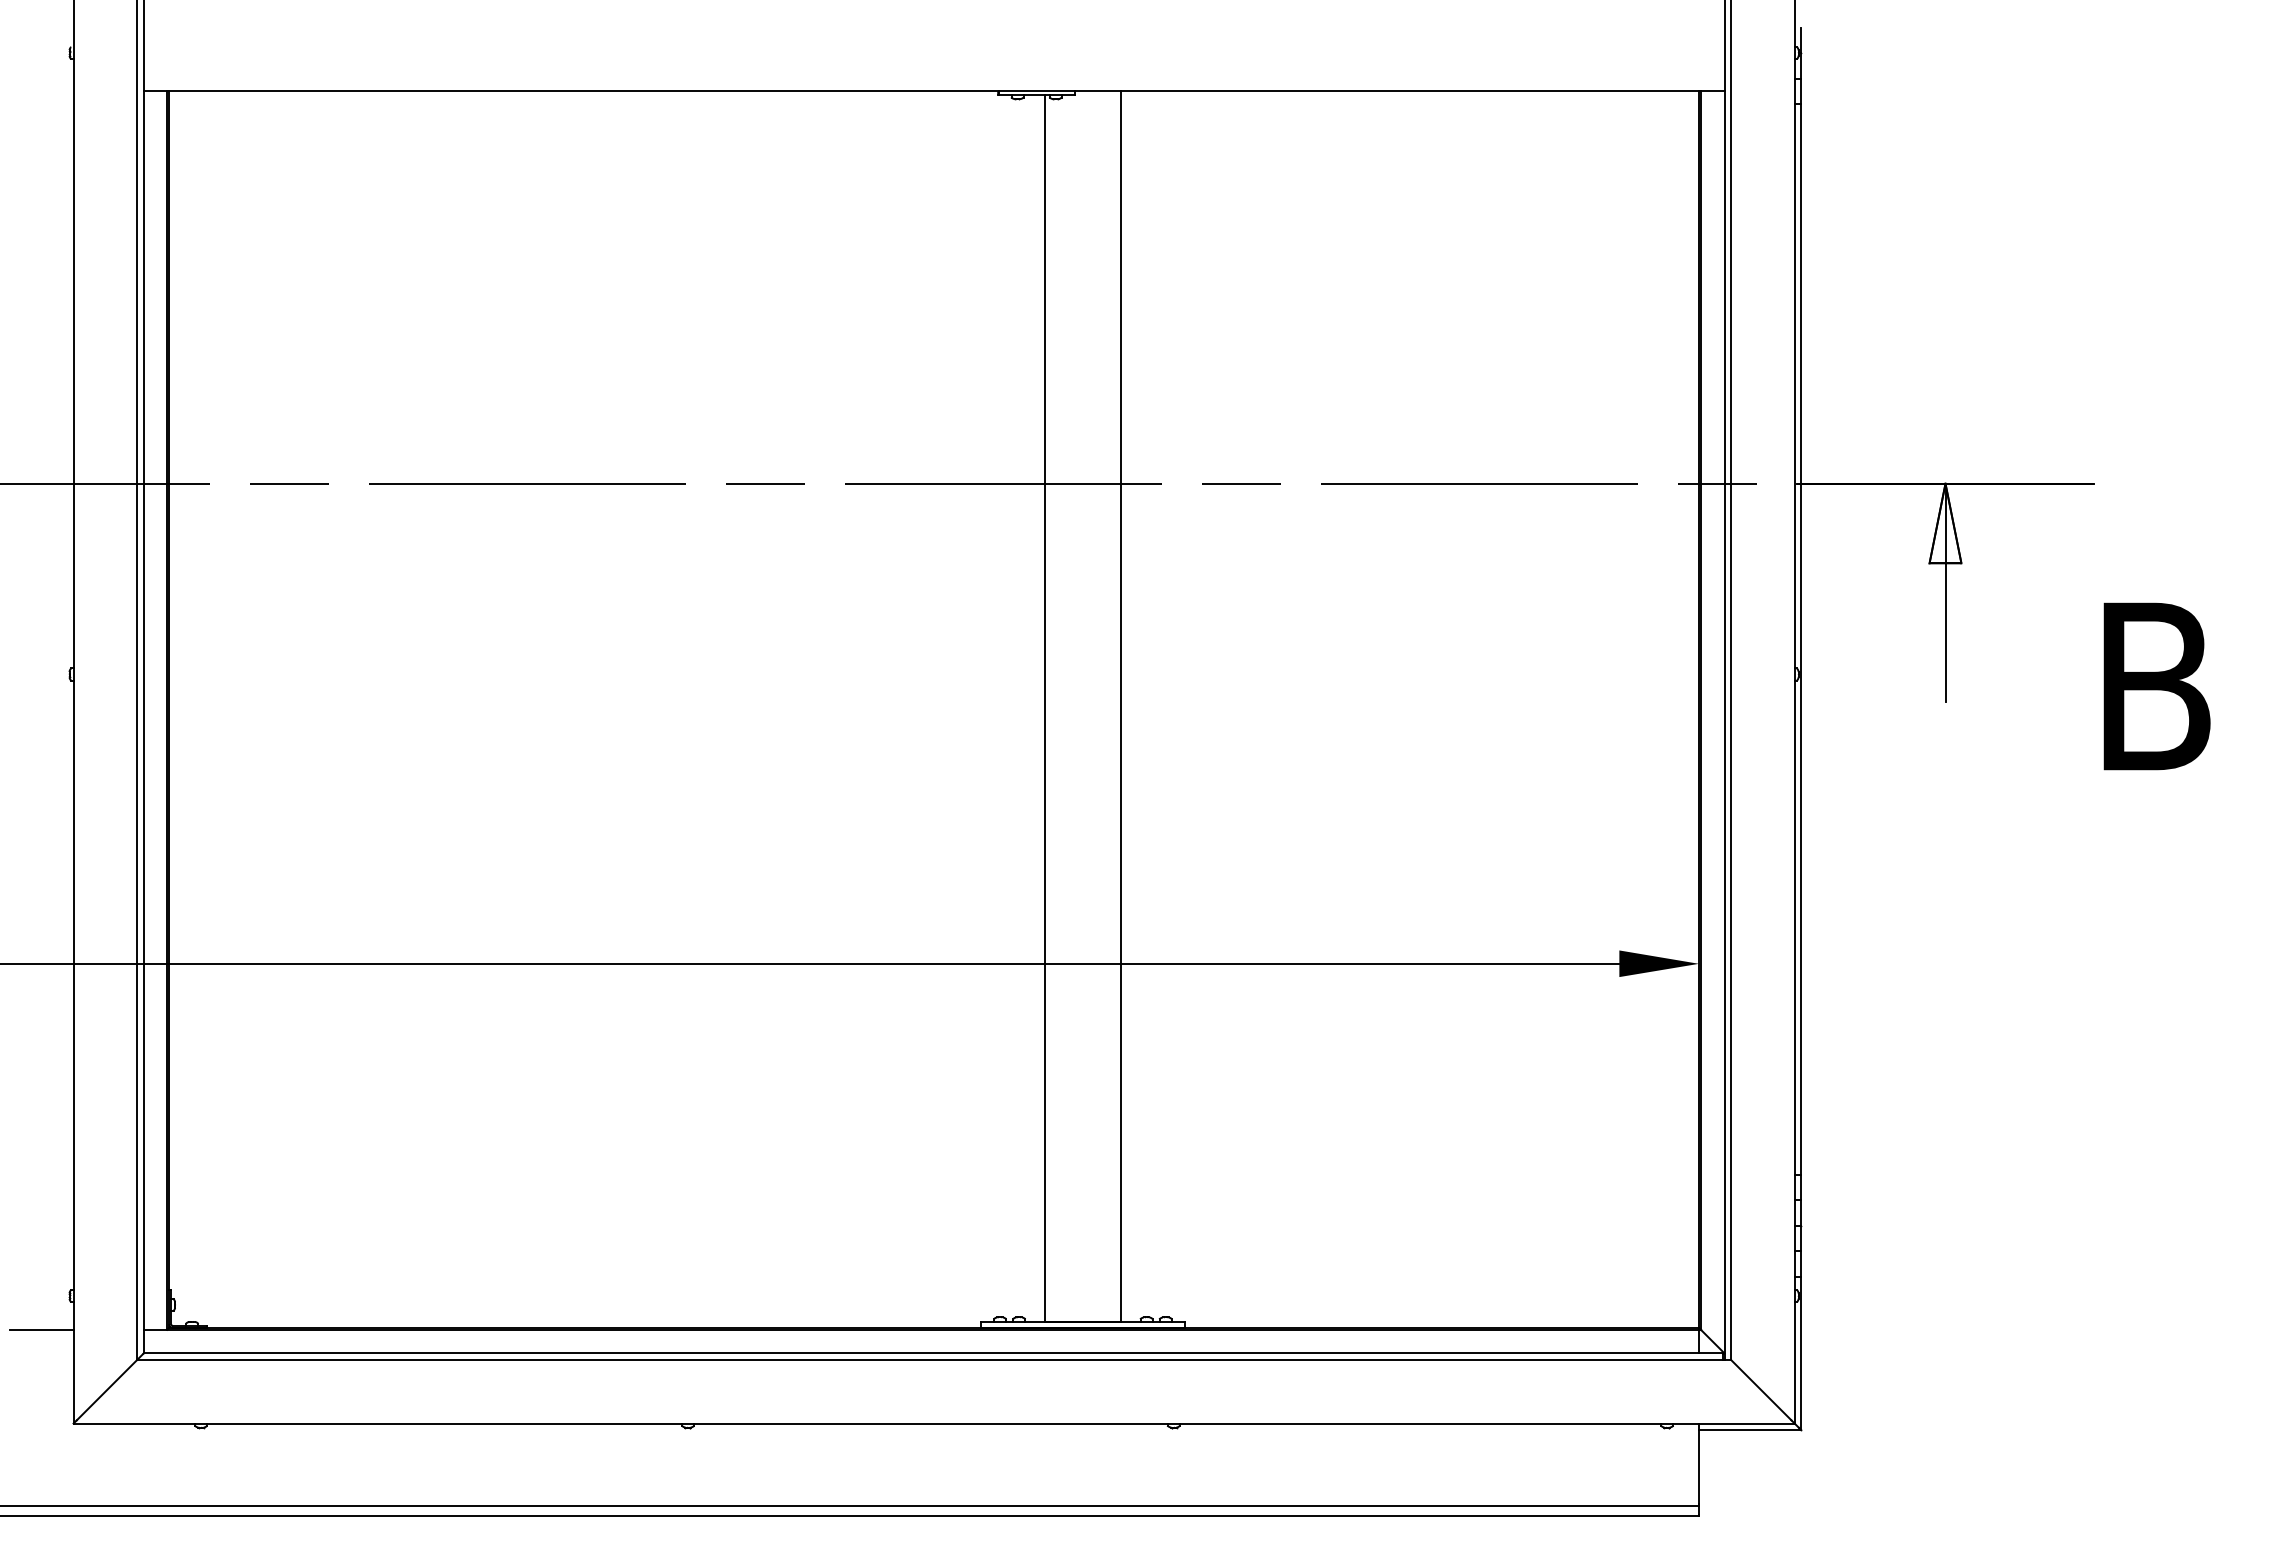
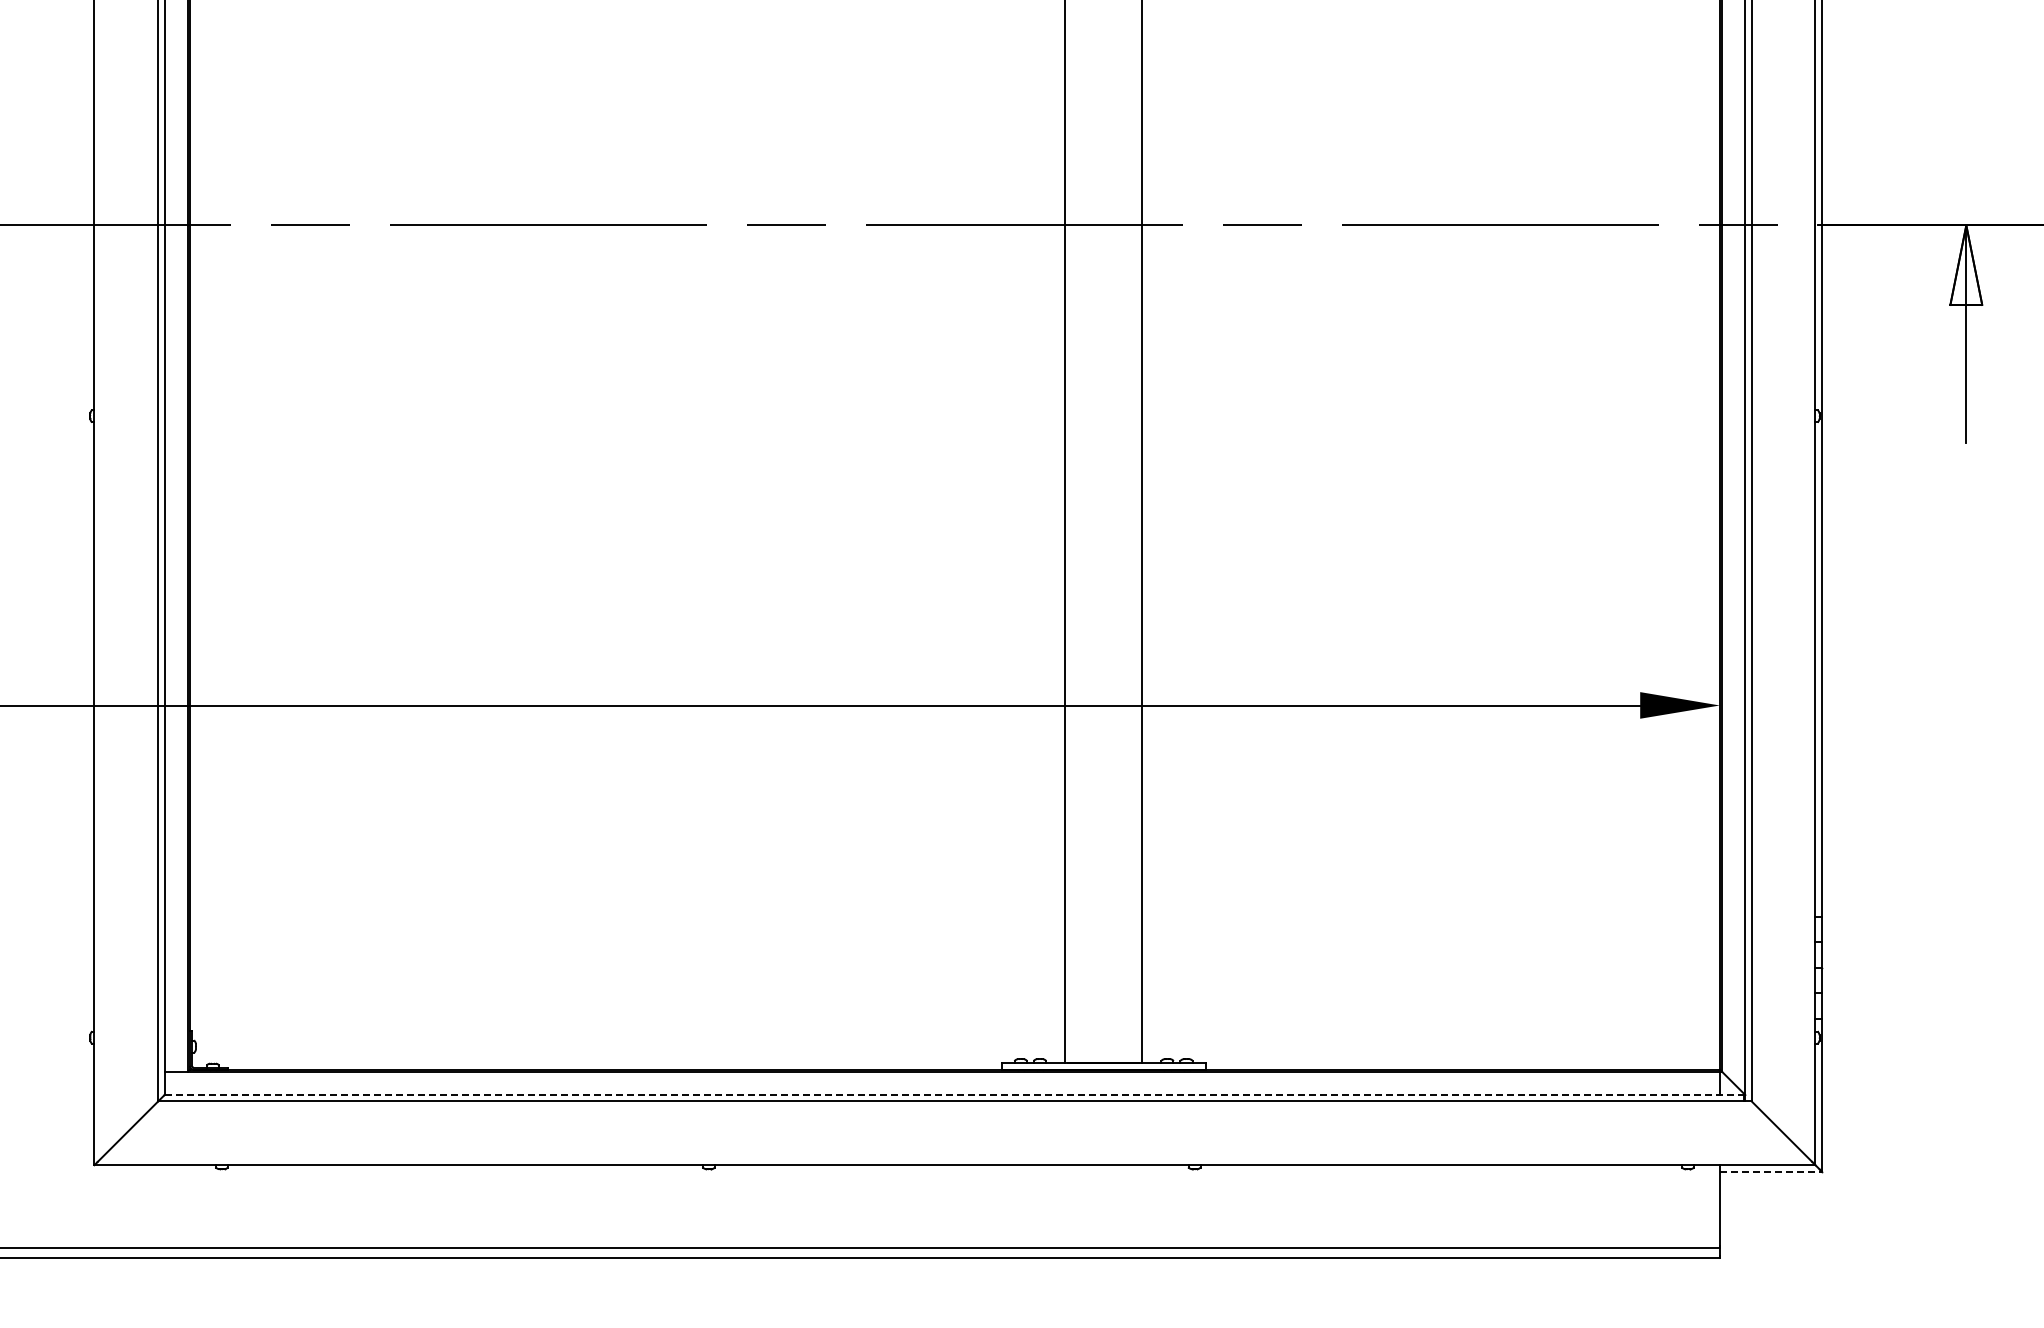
line: (41, 1329) -> (62, 1071), removed
line: (933, 1353) -> (954, 1095), solid -> dashed
line: (1750, 1429) -> (1771, 1171), solid -> dashed

